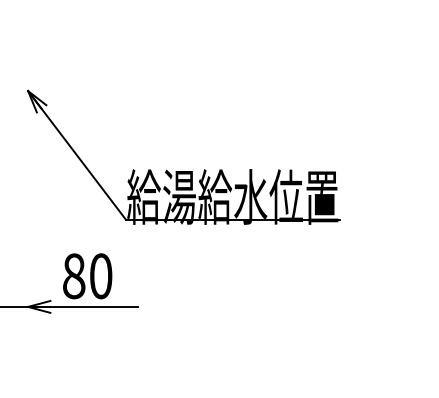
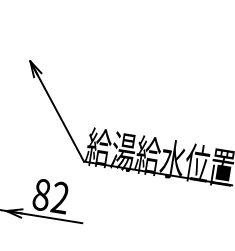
text: (100, 276) -> (59, 197), 80 -> 82

